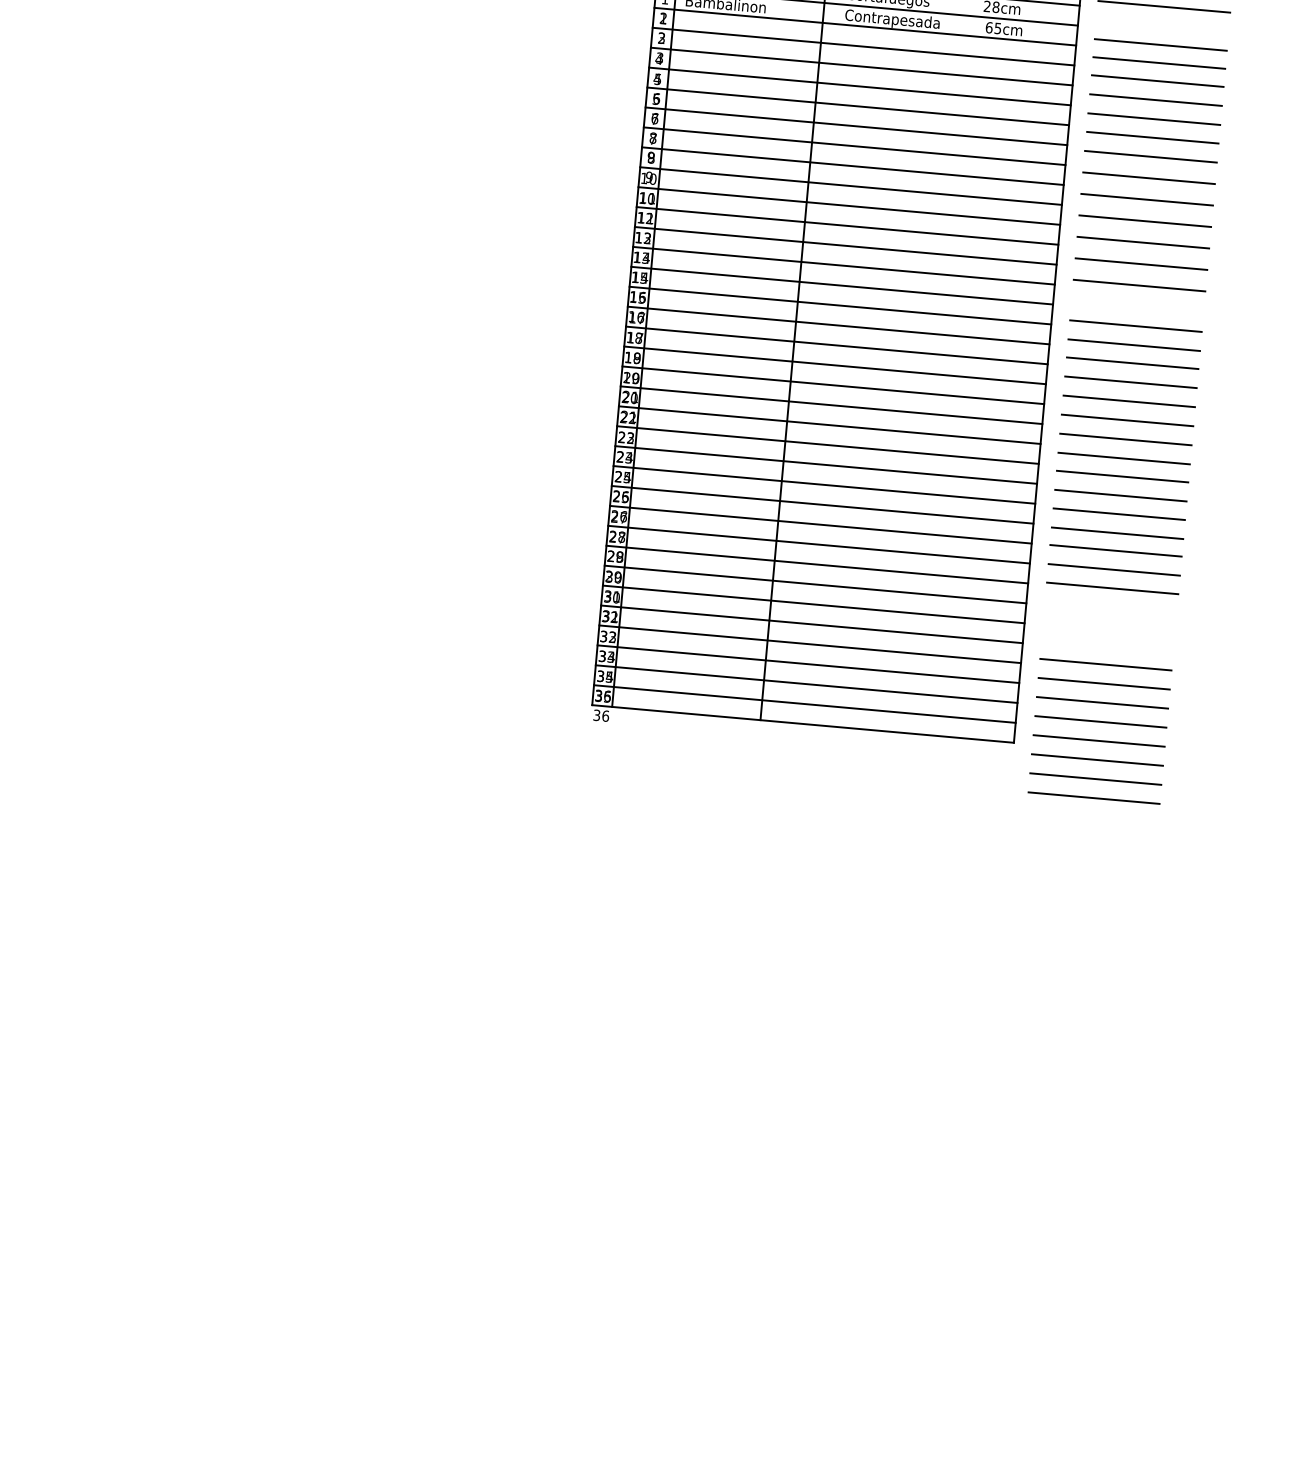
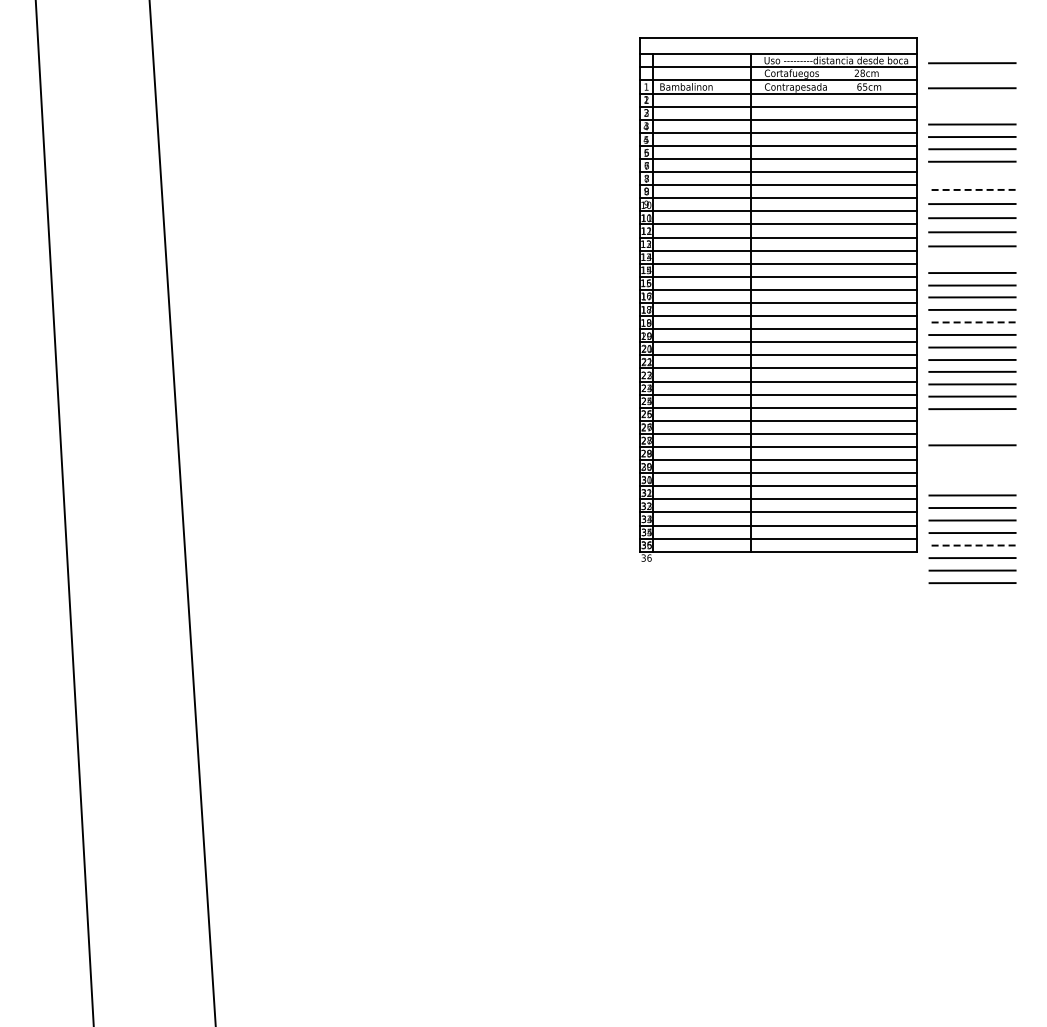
line: (1159, 63) -> (972, 100), removed
line: (1158, 80) -> (972, 111), removed
line: (1149, 177) -> (972, 175), removed
line: (1145, 198) -> (971, 189), solid -> dashed
line: (1127, 401) -> (971, 322), solid -> dashed
line: (1116, 550) -> (972, 420), removed
line: (1114, 570) -> (972, 433), removed
line: (1099, 740) -> (972, 545), solid -> dashed

